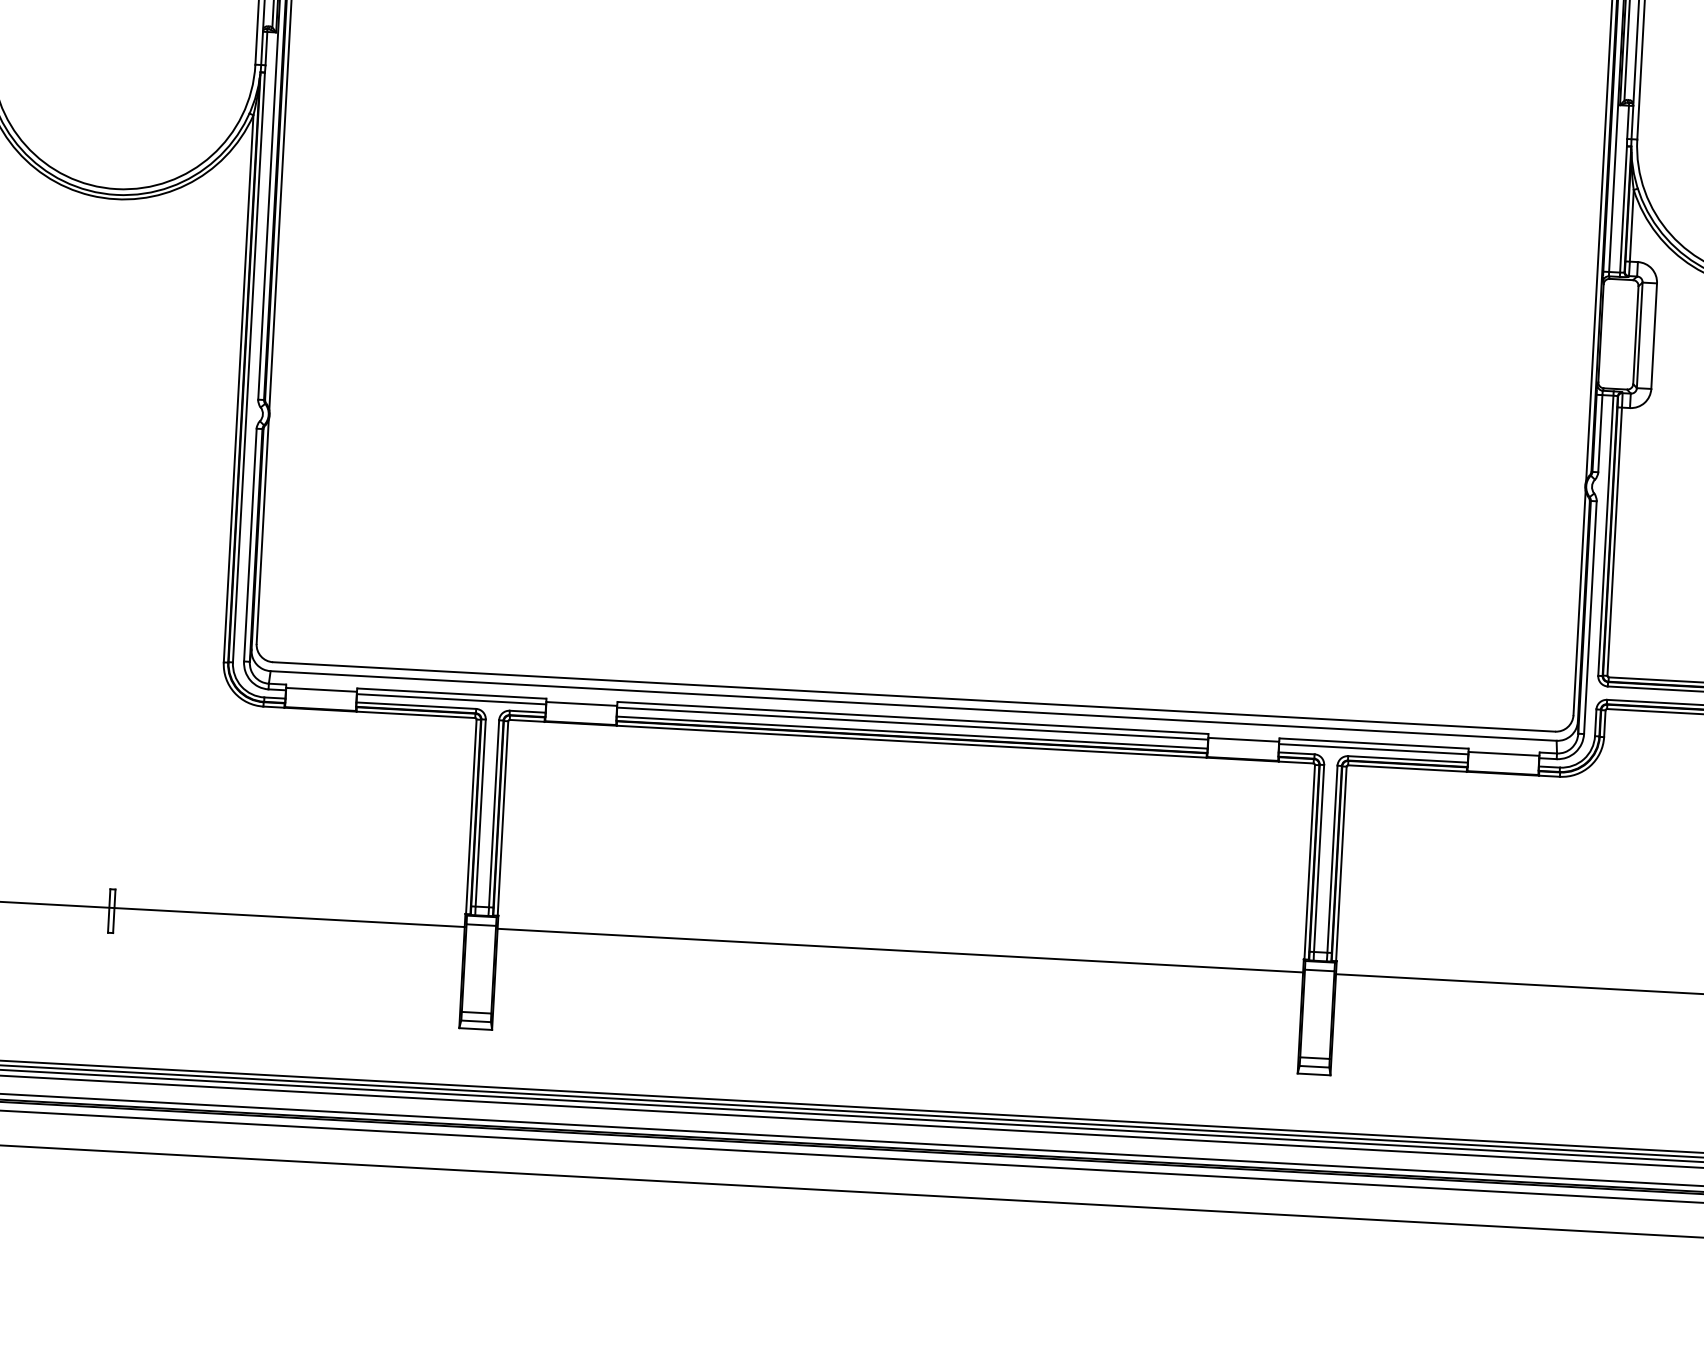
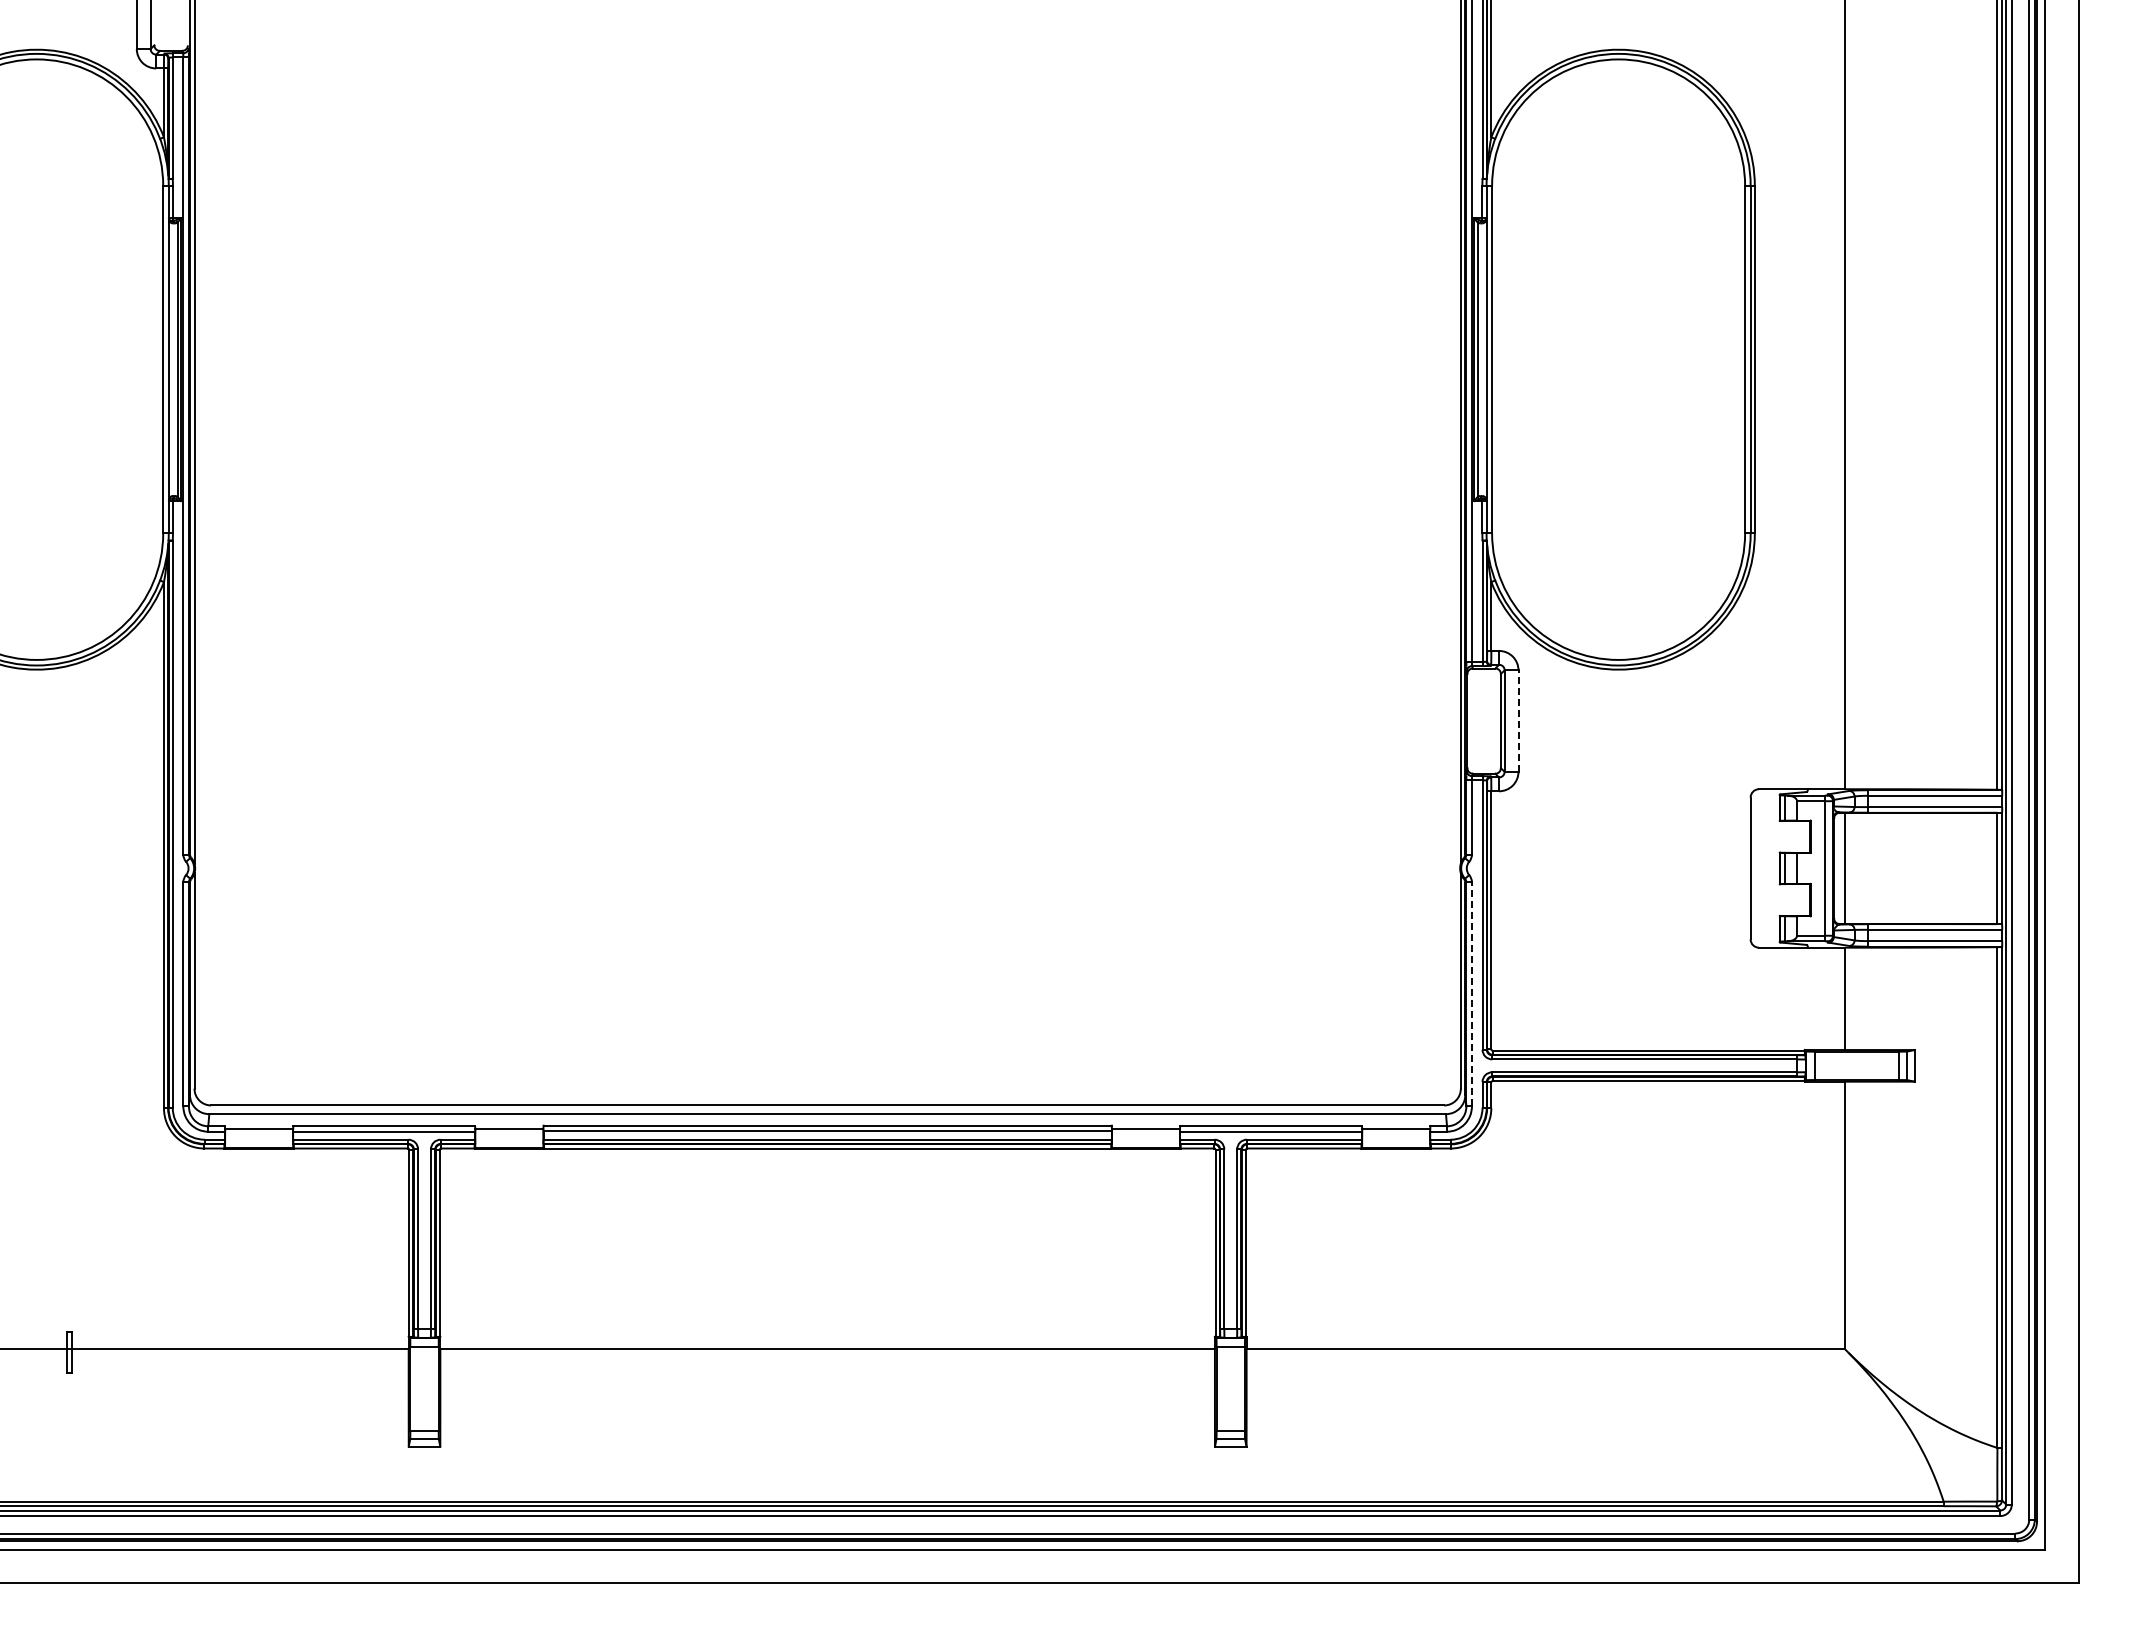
line: (1654, 336) -> (1518, 721), solid -> dashed
line: (1589, 617) -> (1471, 994), solid -> dashed

